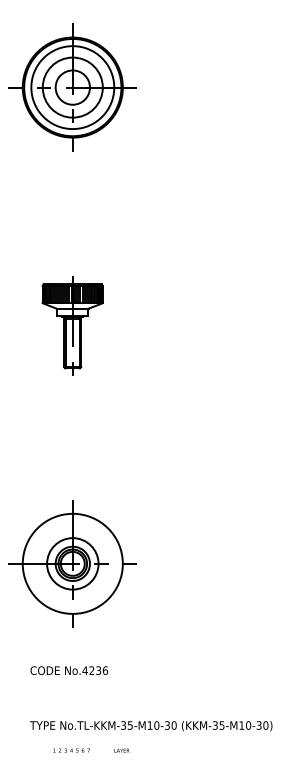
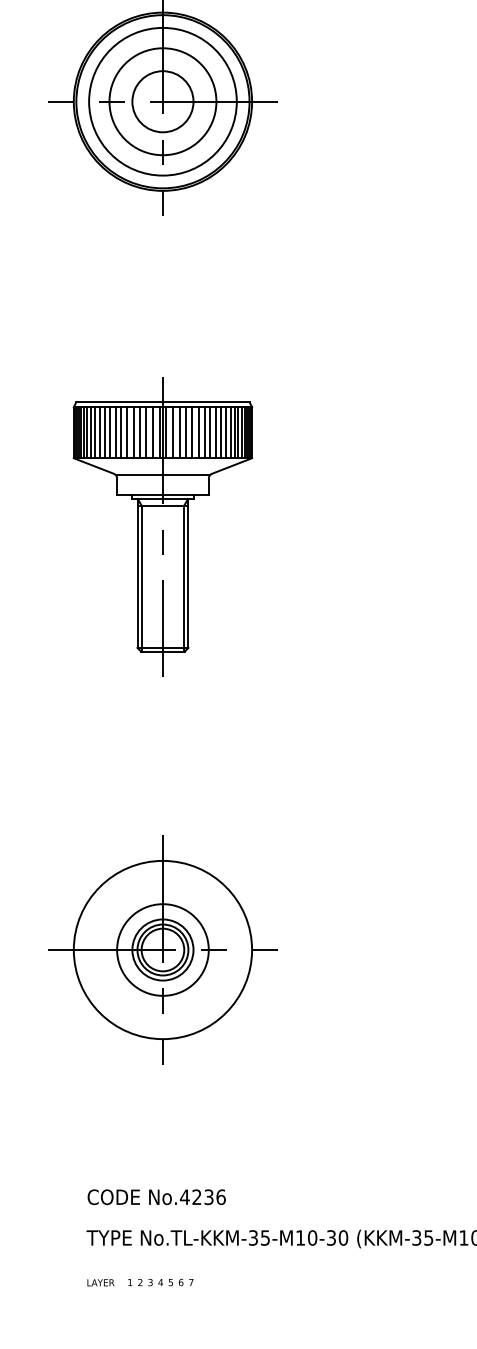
part: (72, 326) -> (162, 527), size x1.67
text: (69, 670) -> (157, 1196), moved
text: (121, 750) -> (100, 1282), moved

